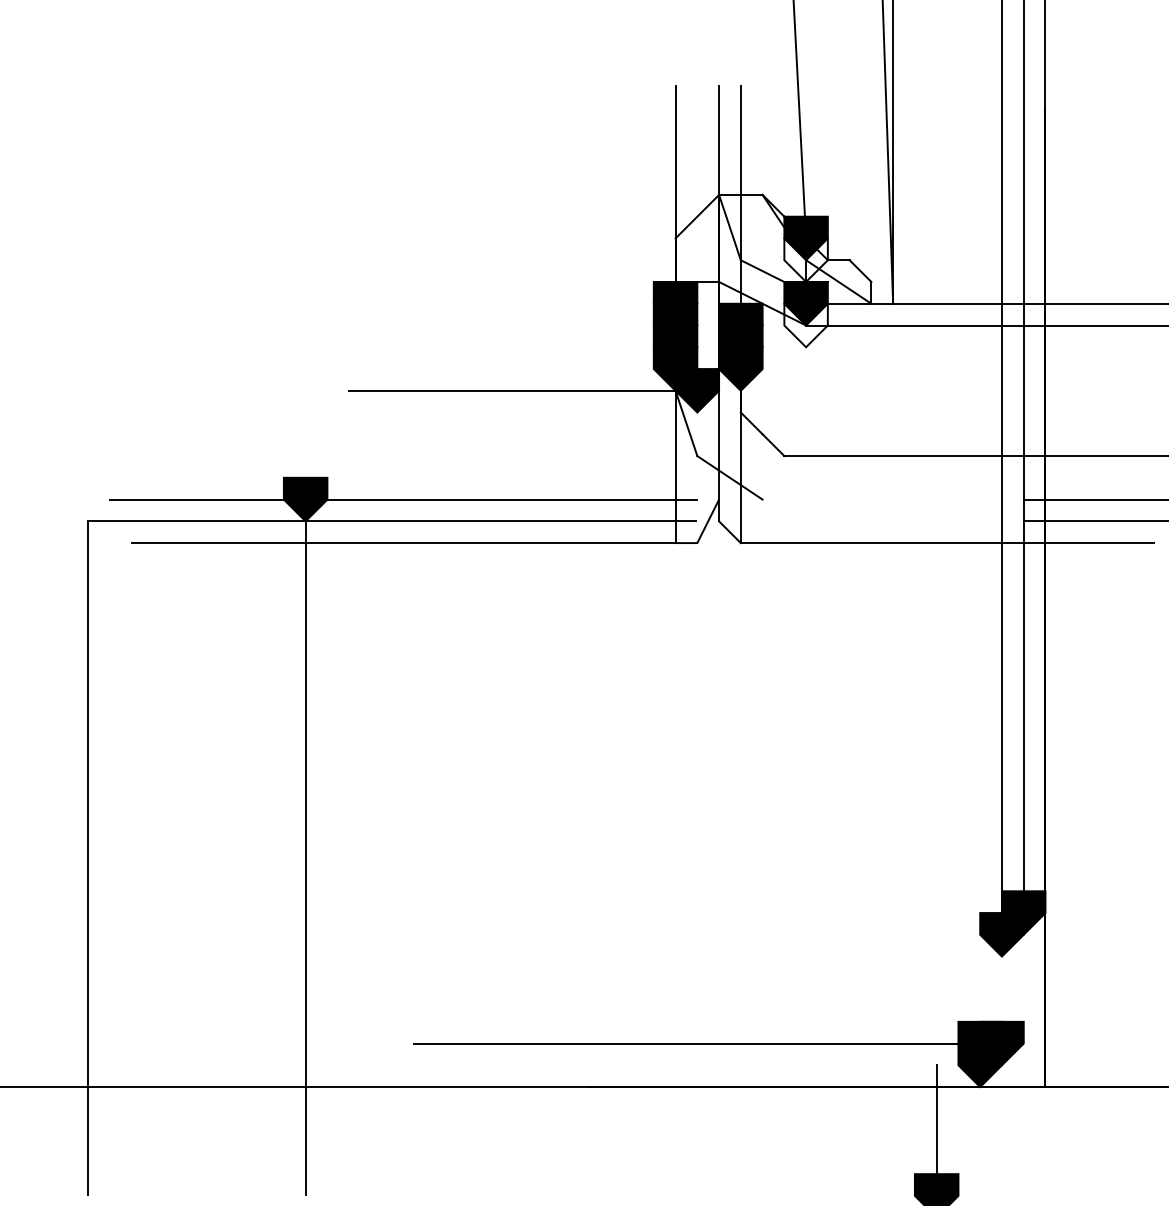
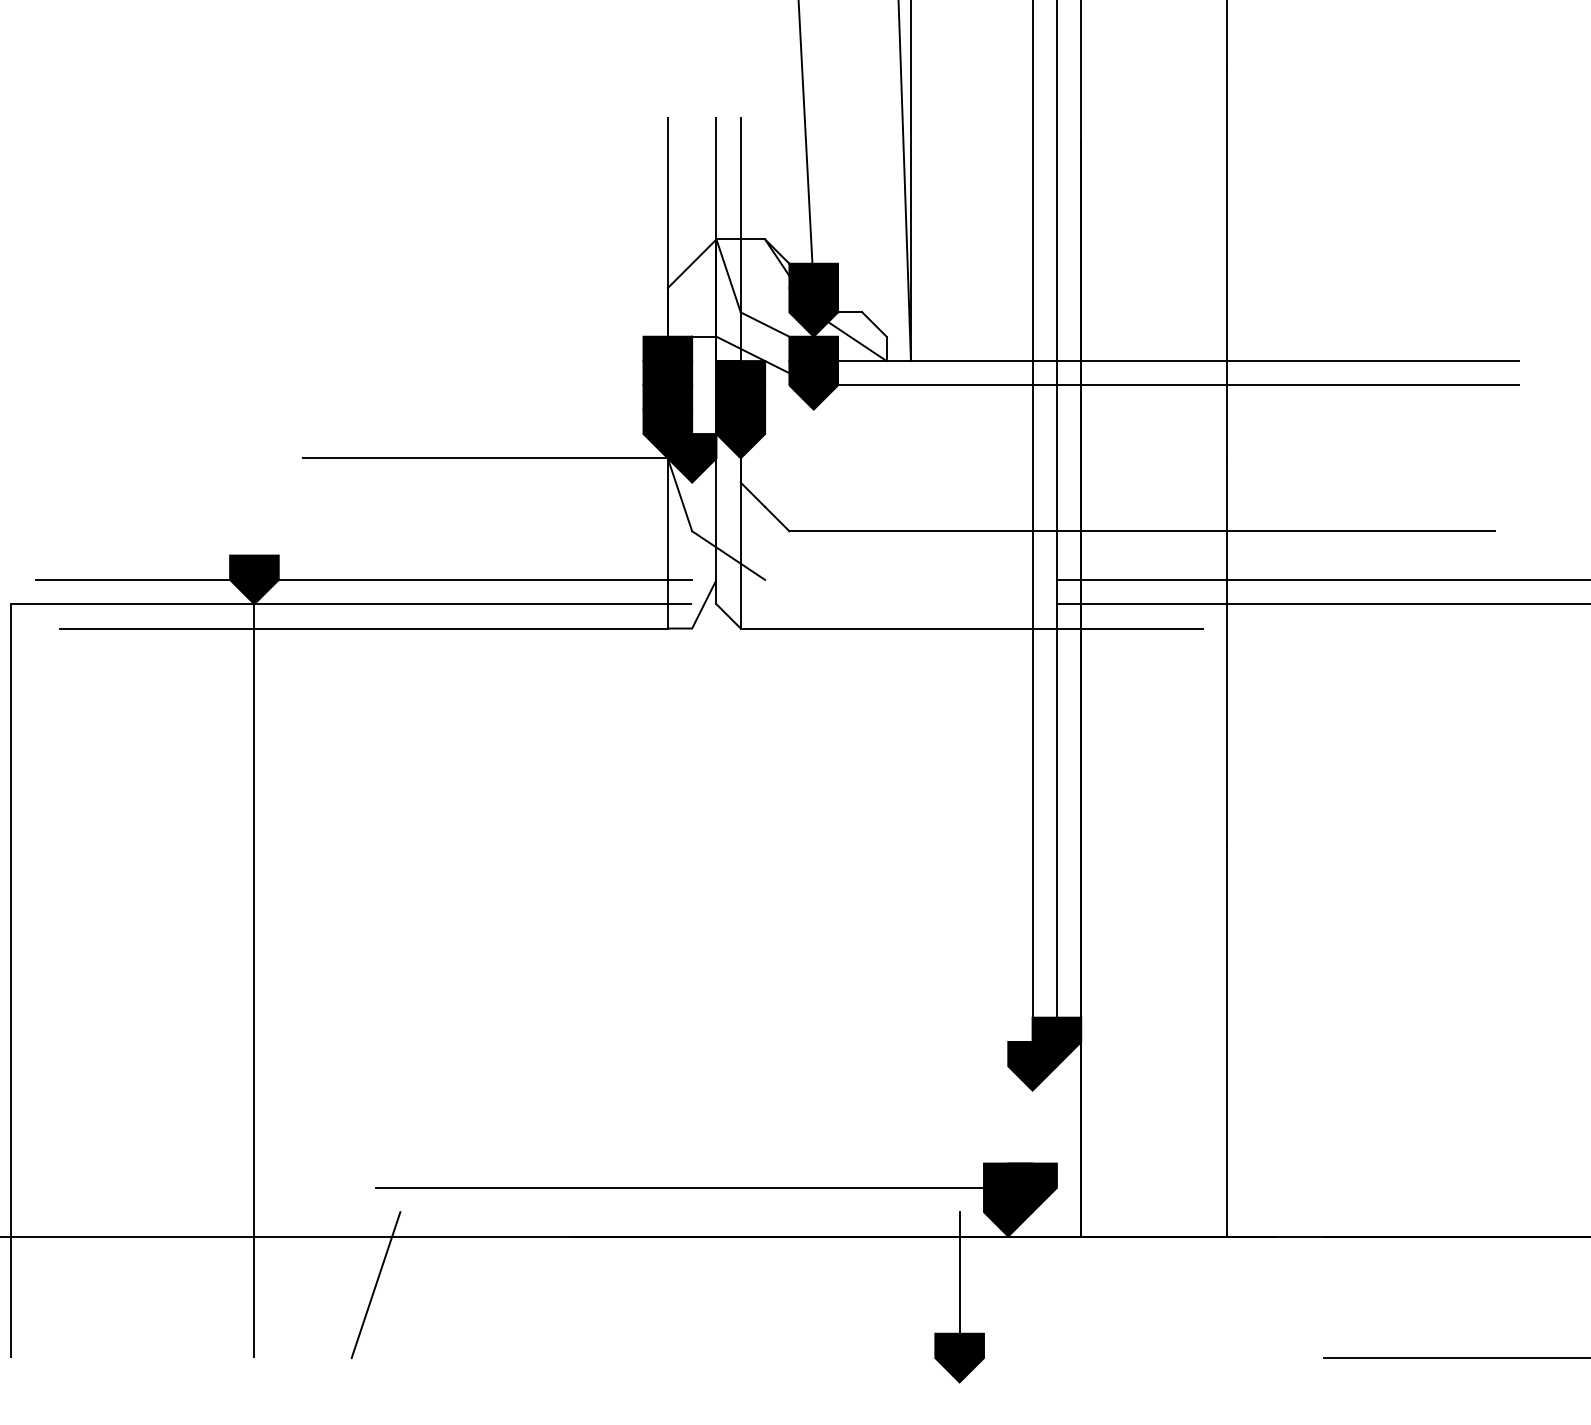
fill: (805, 260) -> (813, 312), added
fill: (805, 325) -> (813, 385), added
line: (413, 1130) -> (375, 1285), added

